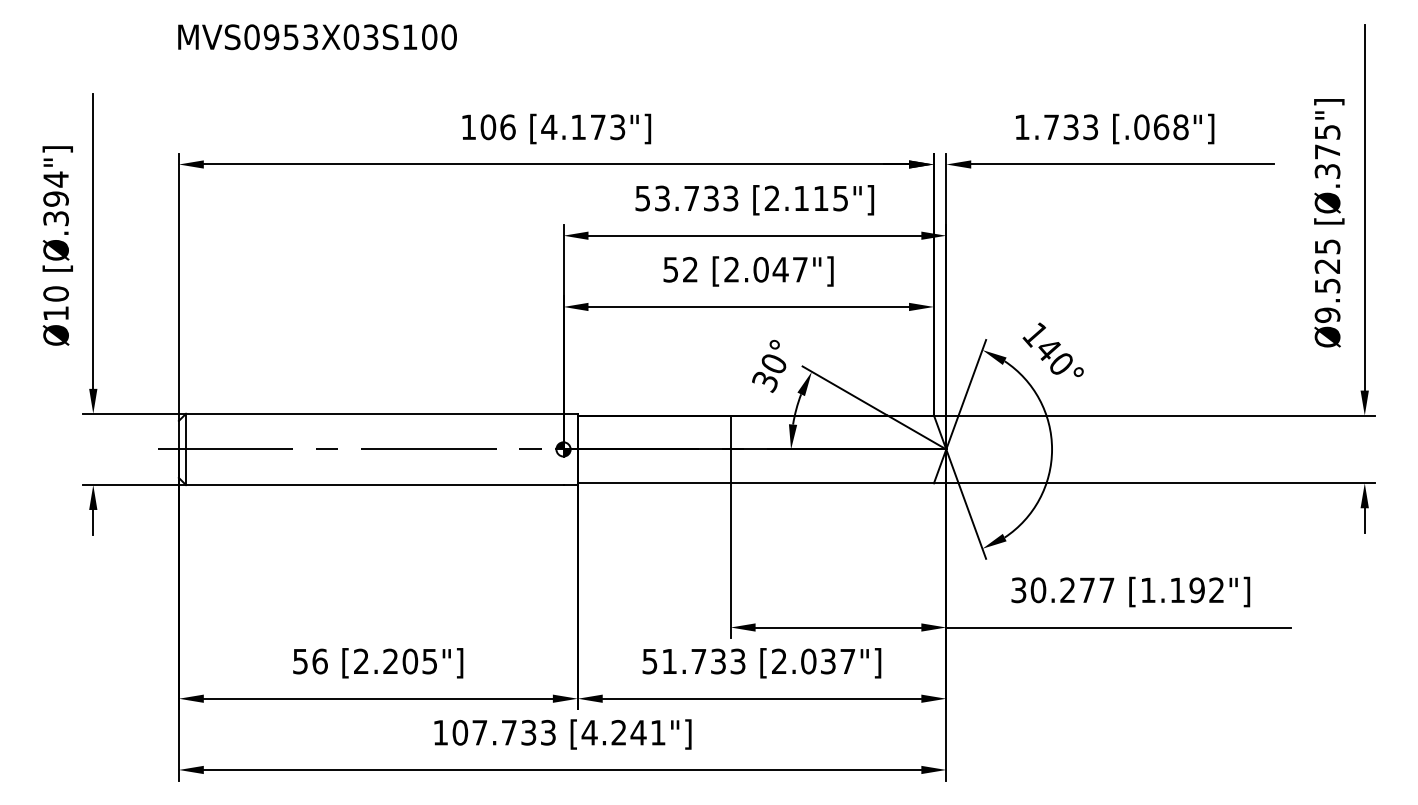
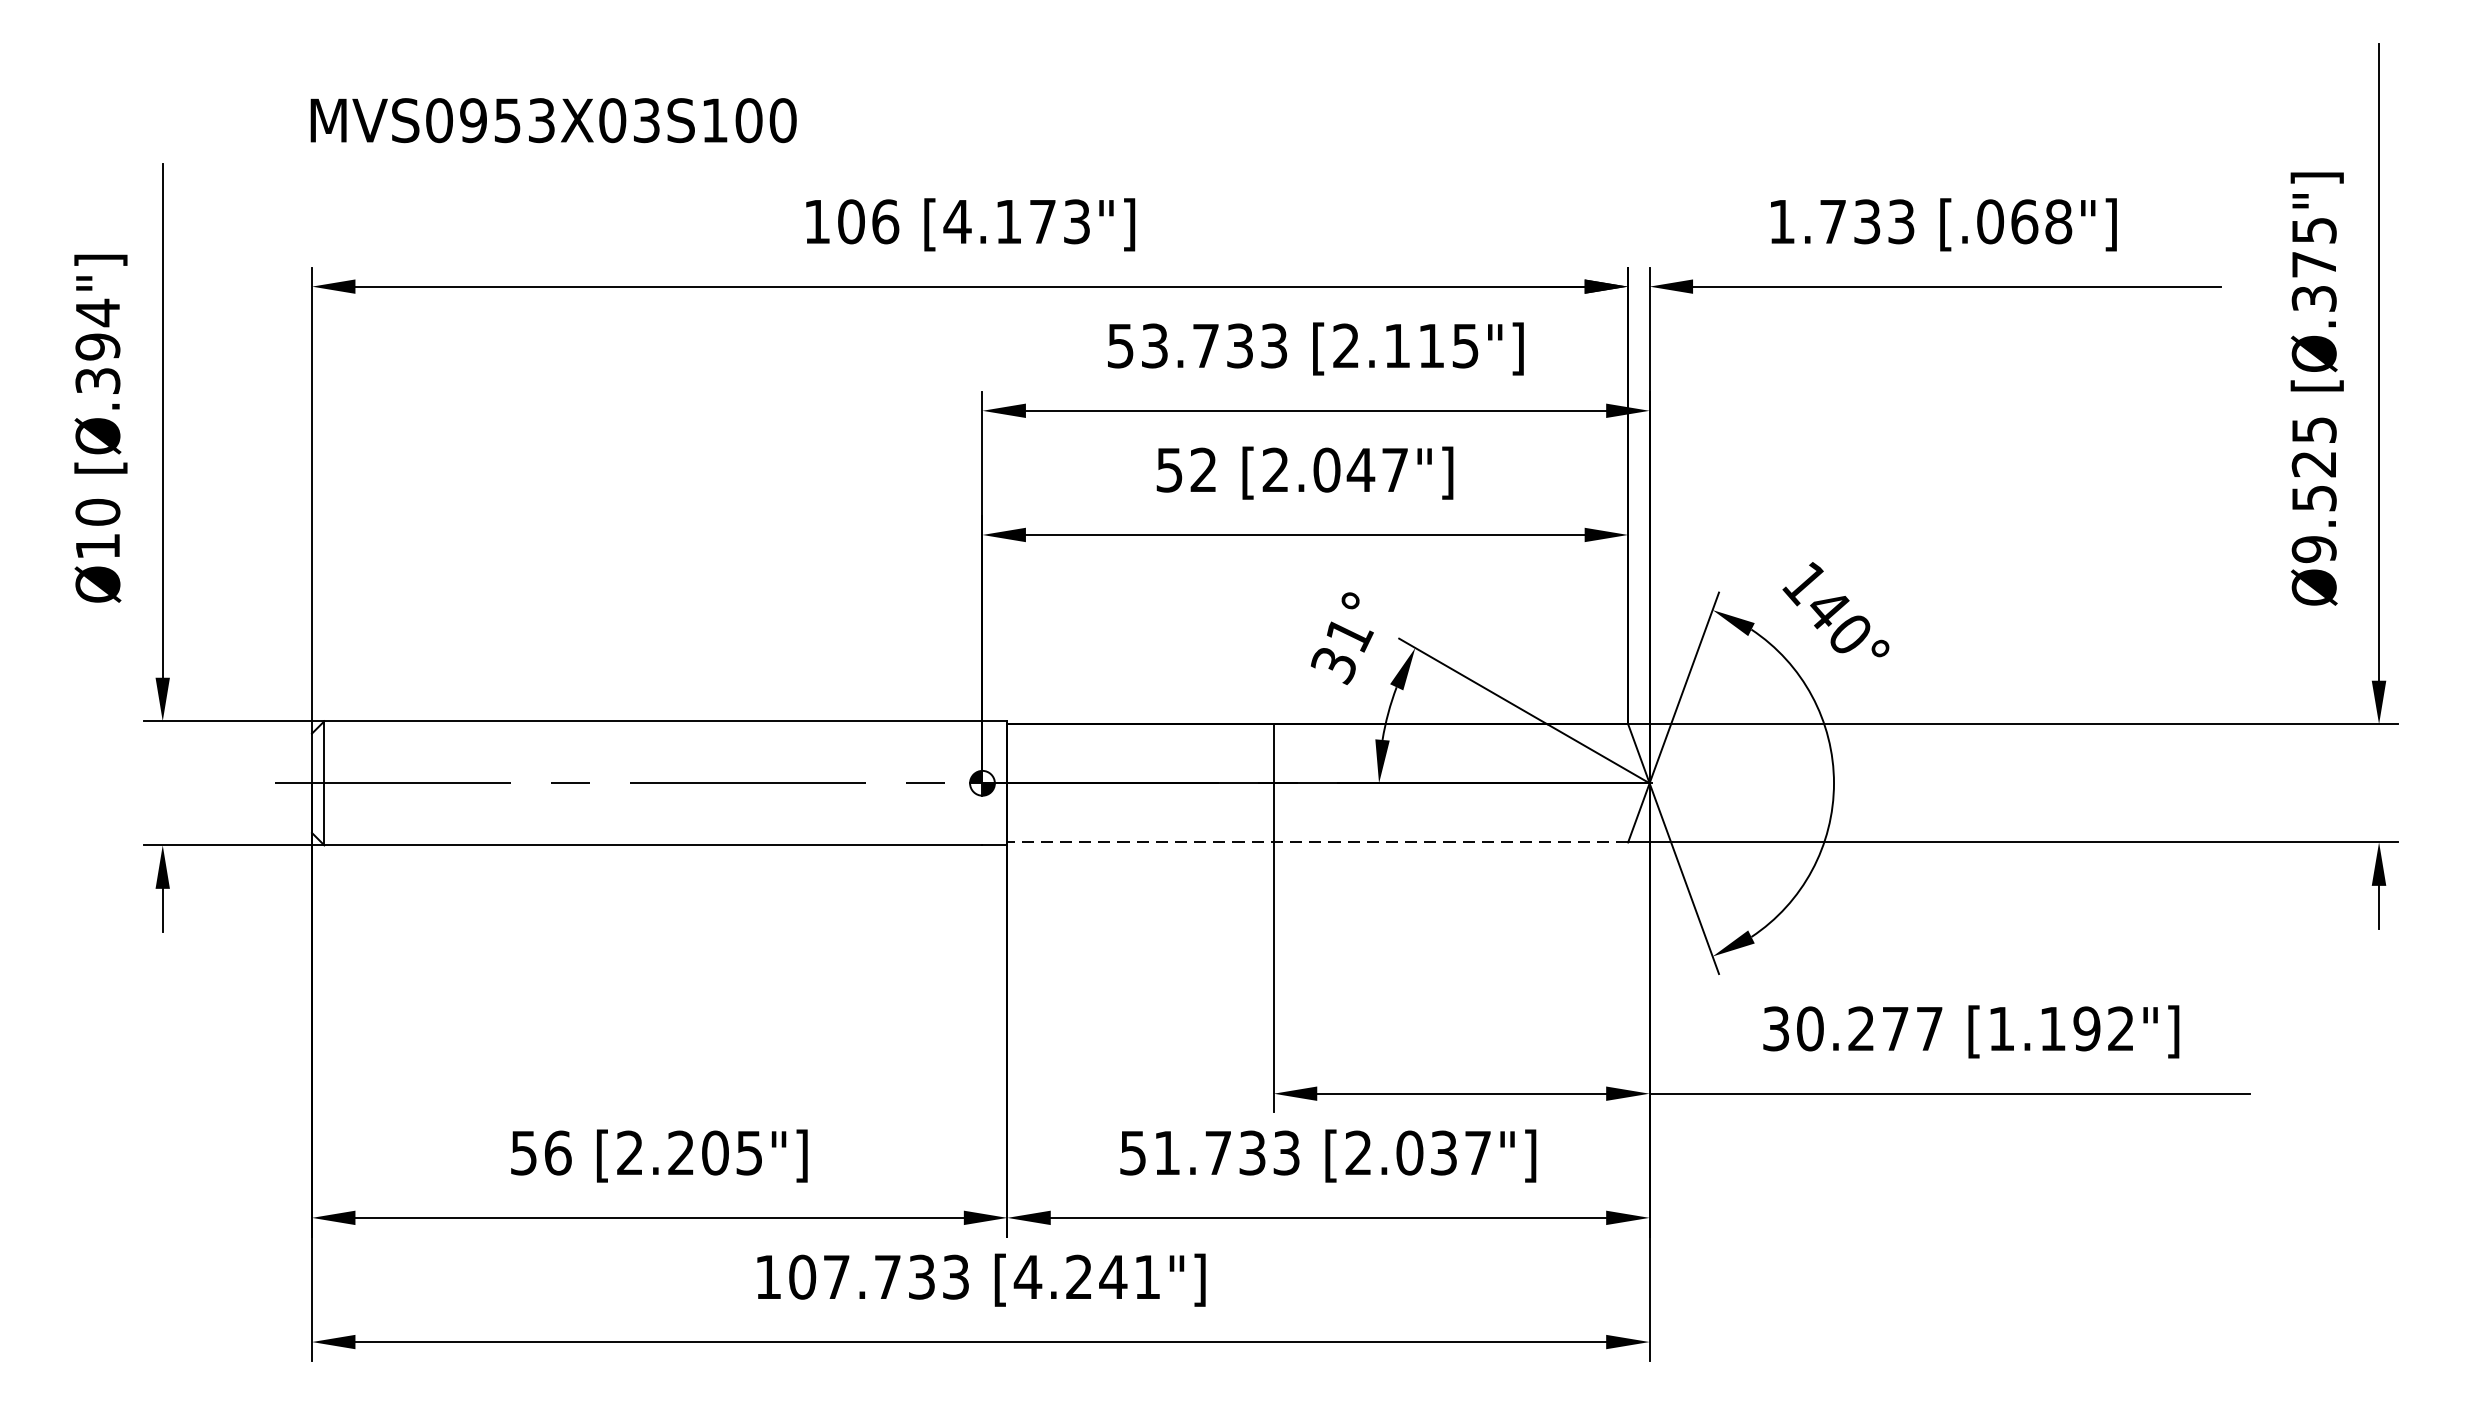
text: (317, 37) -> (553, 121), moved
text: (774, 364) -> (1350, 635), 30° -> 31°
line: (755, 483) -> (1317, 842), solid -> dashed

